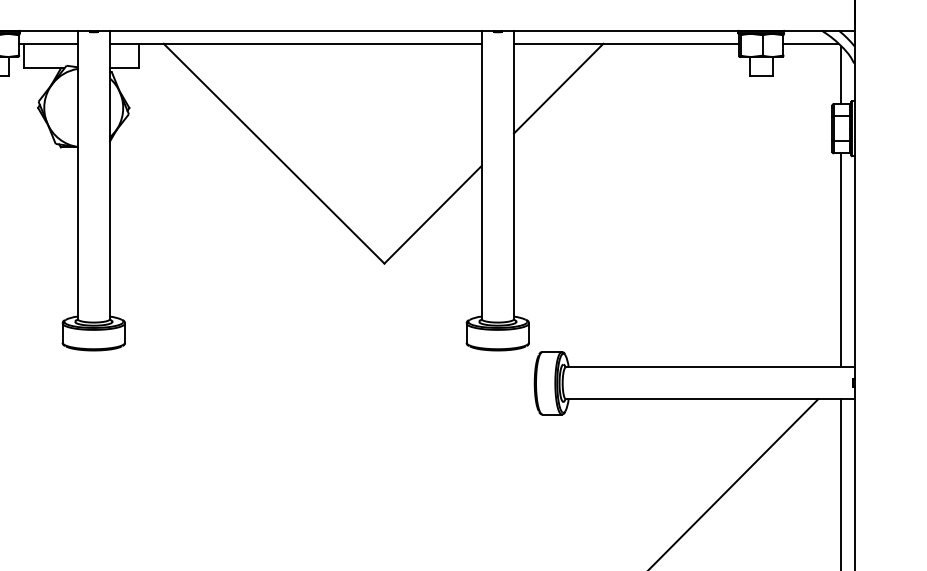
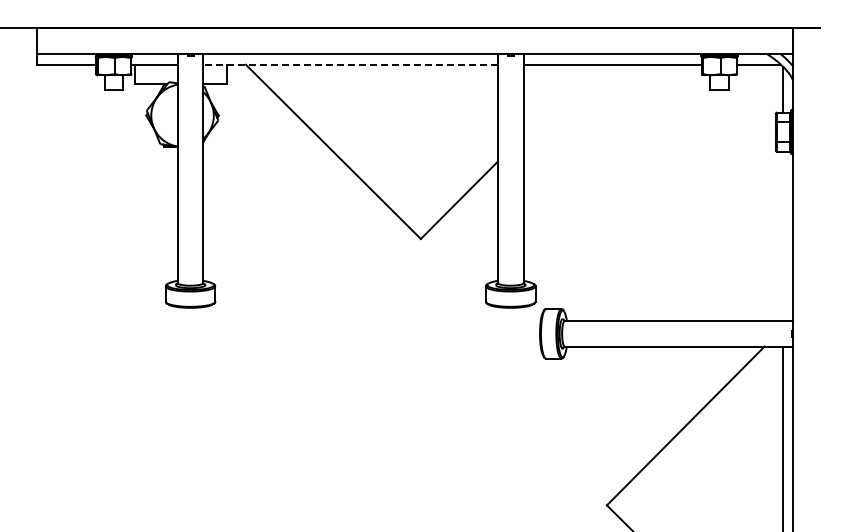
line: (295, 43) -> (350, 64), solid -> dashed
line: (558, 87) -> (558, 99), removed
line: (842, 260) -> (783, 236), removed

